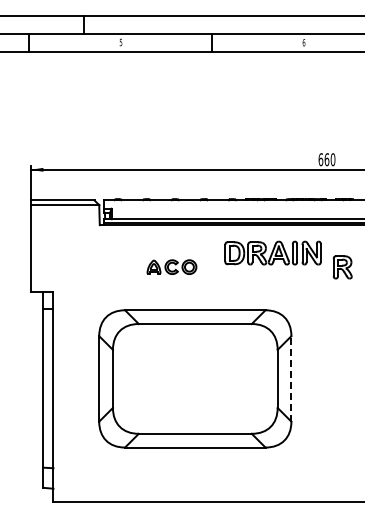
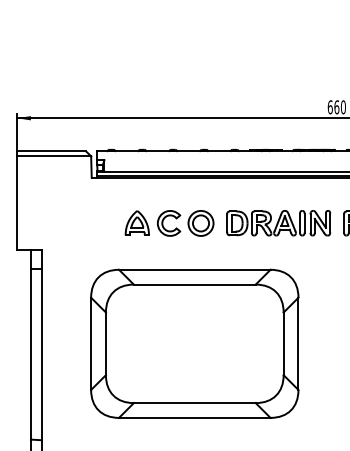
part: (272, 252) -> (278, 222), moved
part: (171, 266) -> (169, 222), size x1.67
line: (291, 378) -> (298, 343), dashed -> solid

